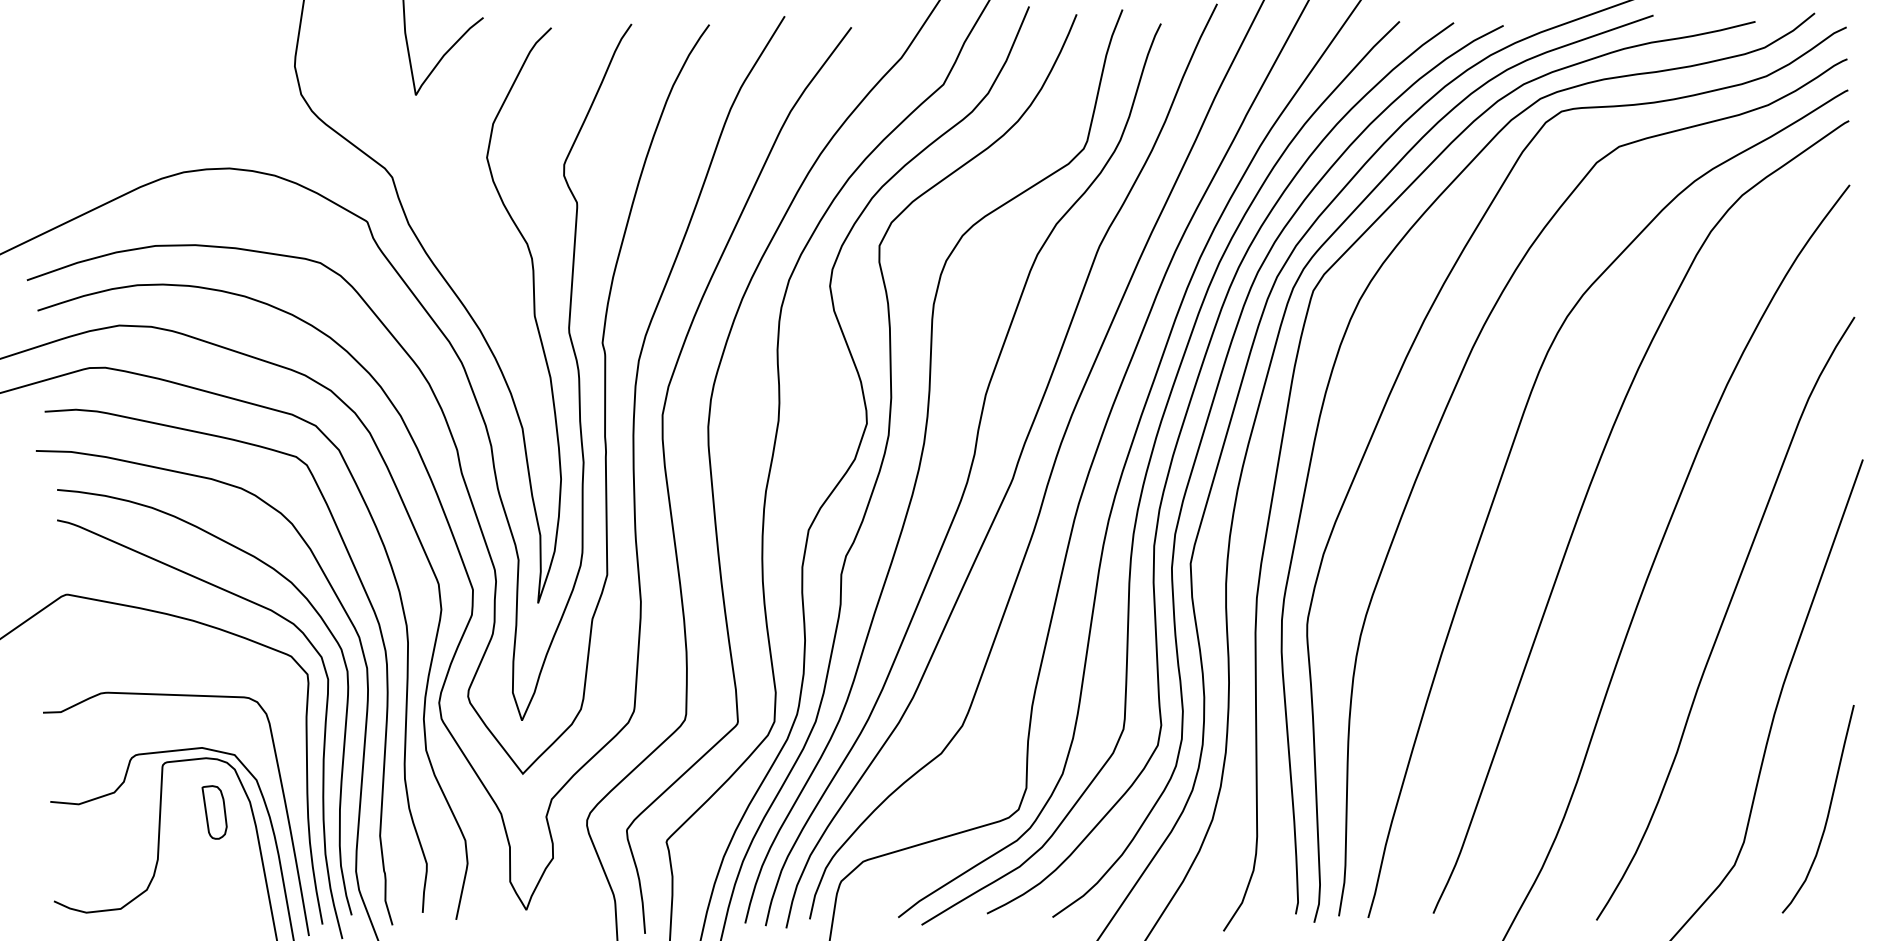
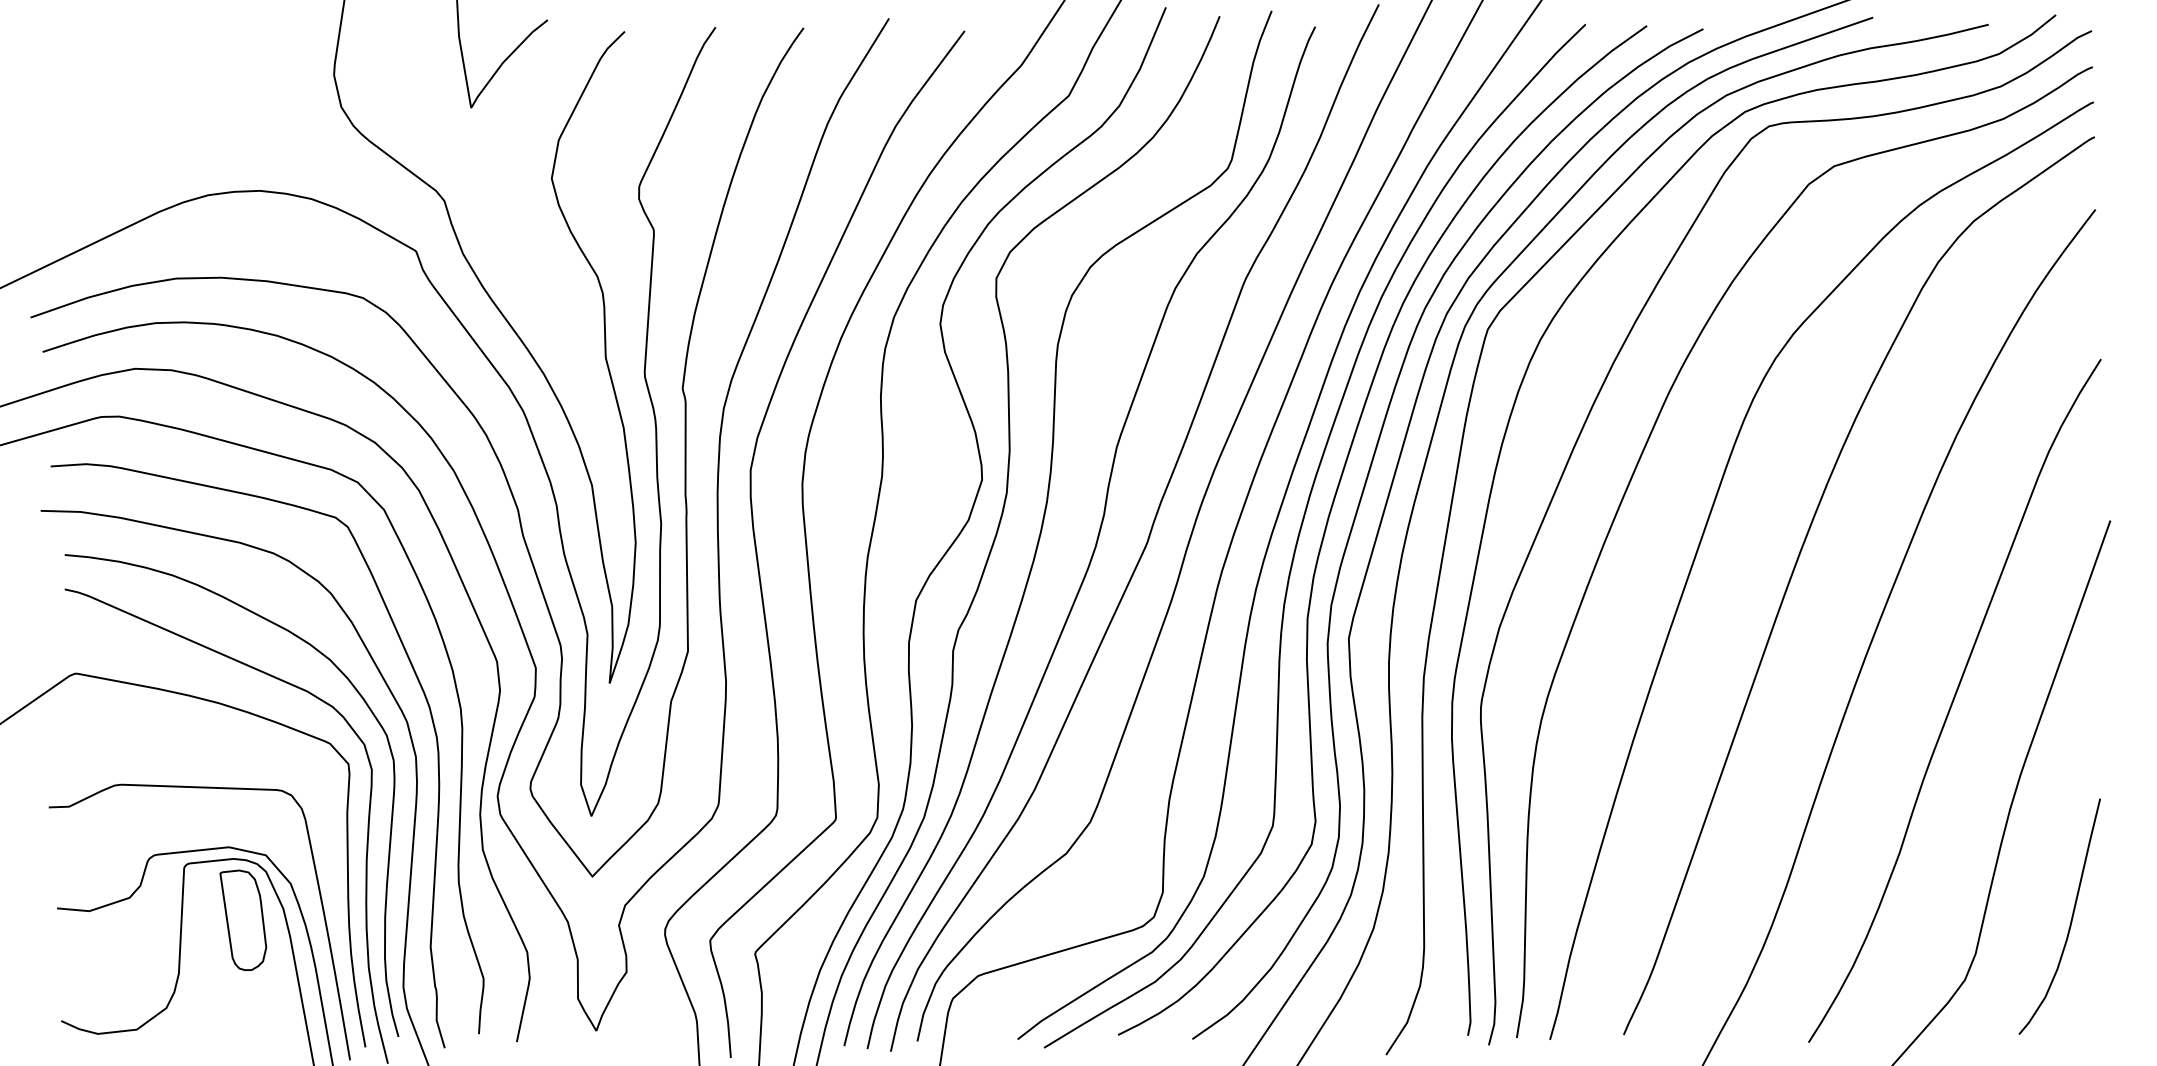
part: (214, 812) -> (243, 920), size x1.67

